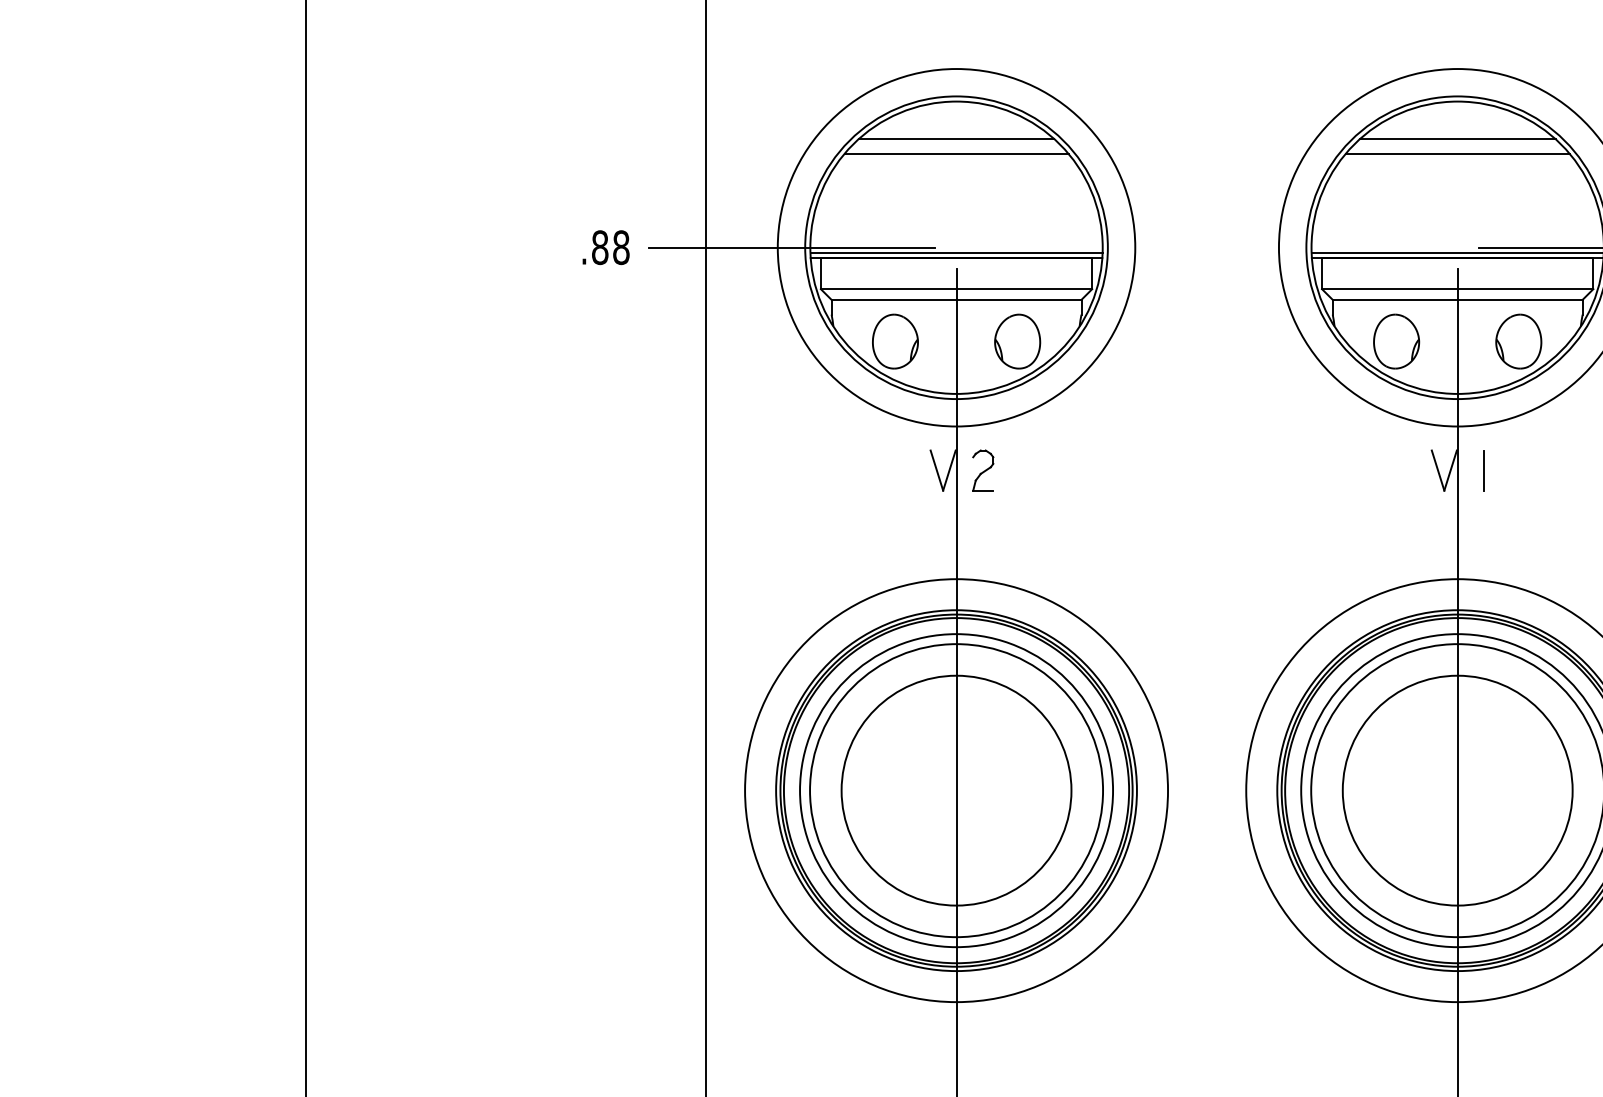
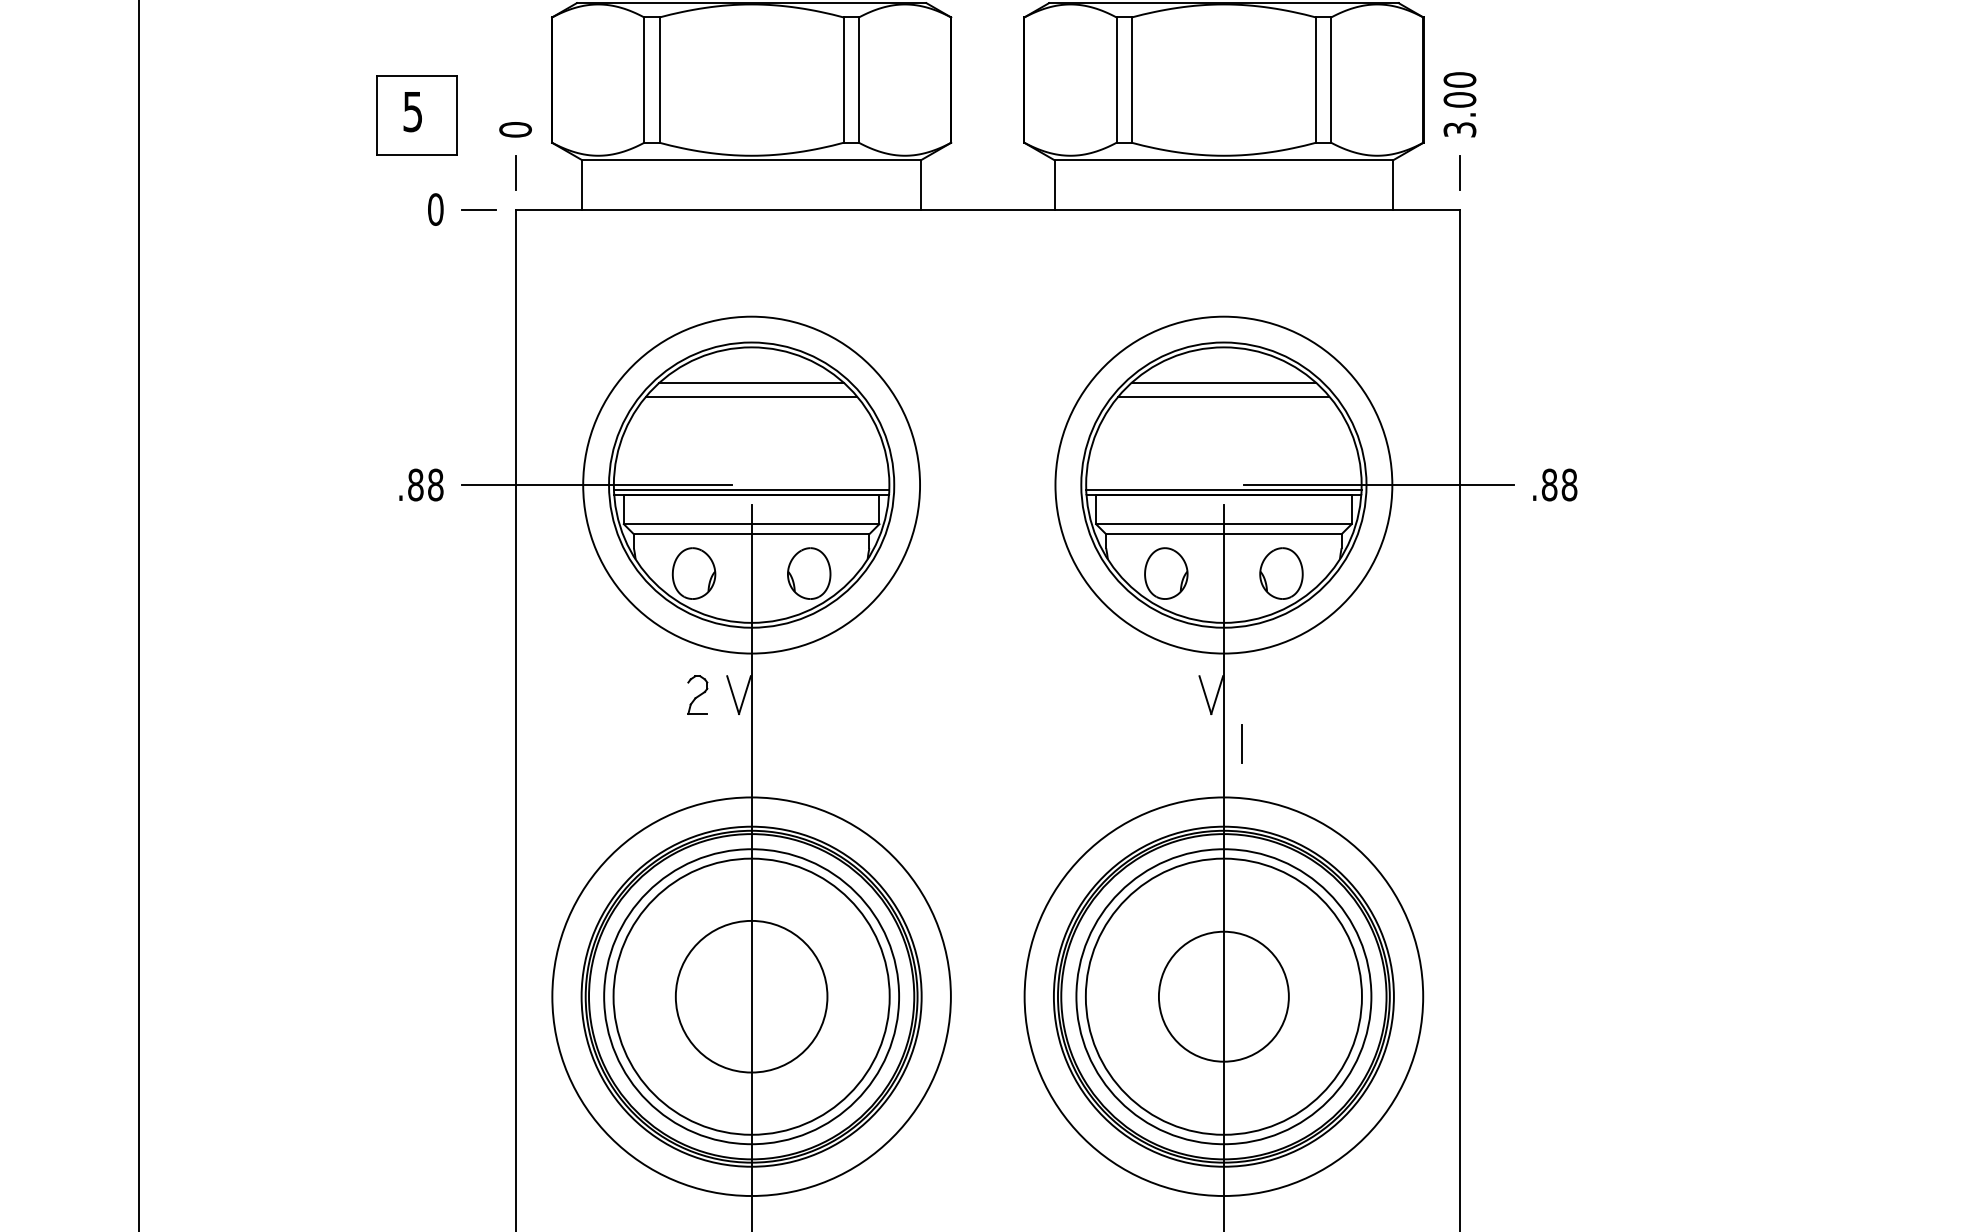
part: (982, 469) -> (697, 694), moved
line: (1483, 469) -> (1241, 743), moved
circle: (956, 790) -> (751, 996), size x0.7
circle: (1457, 790) -> (1223, 996), size x0.6

